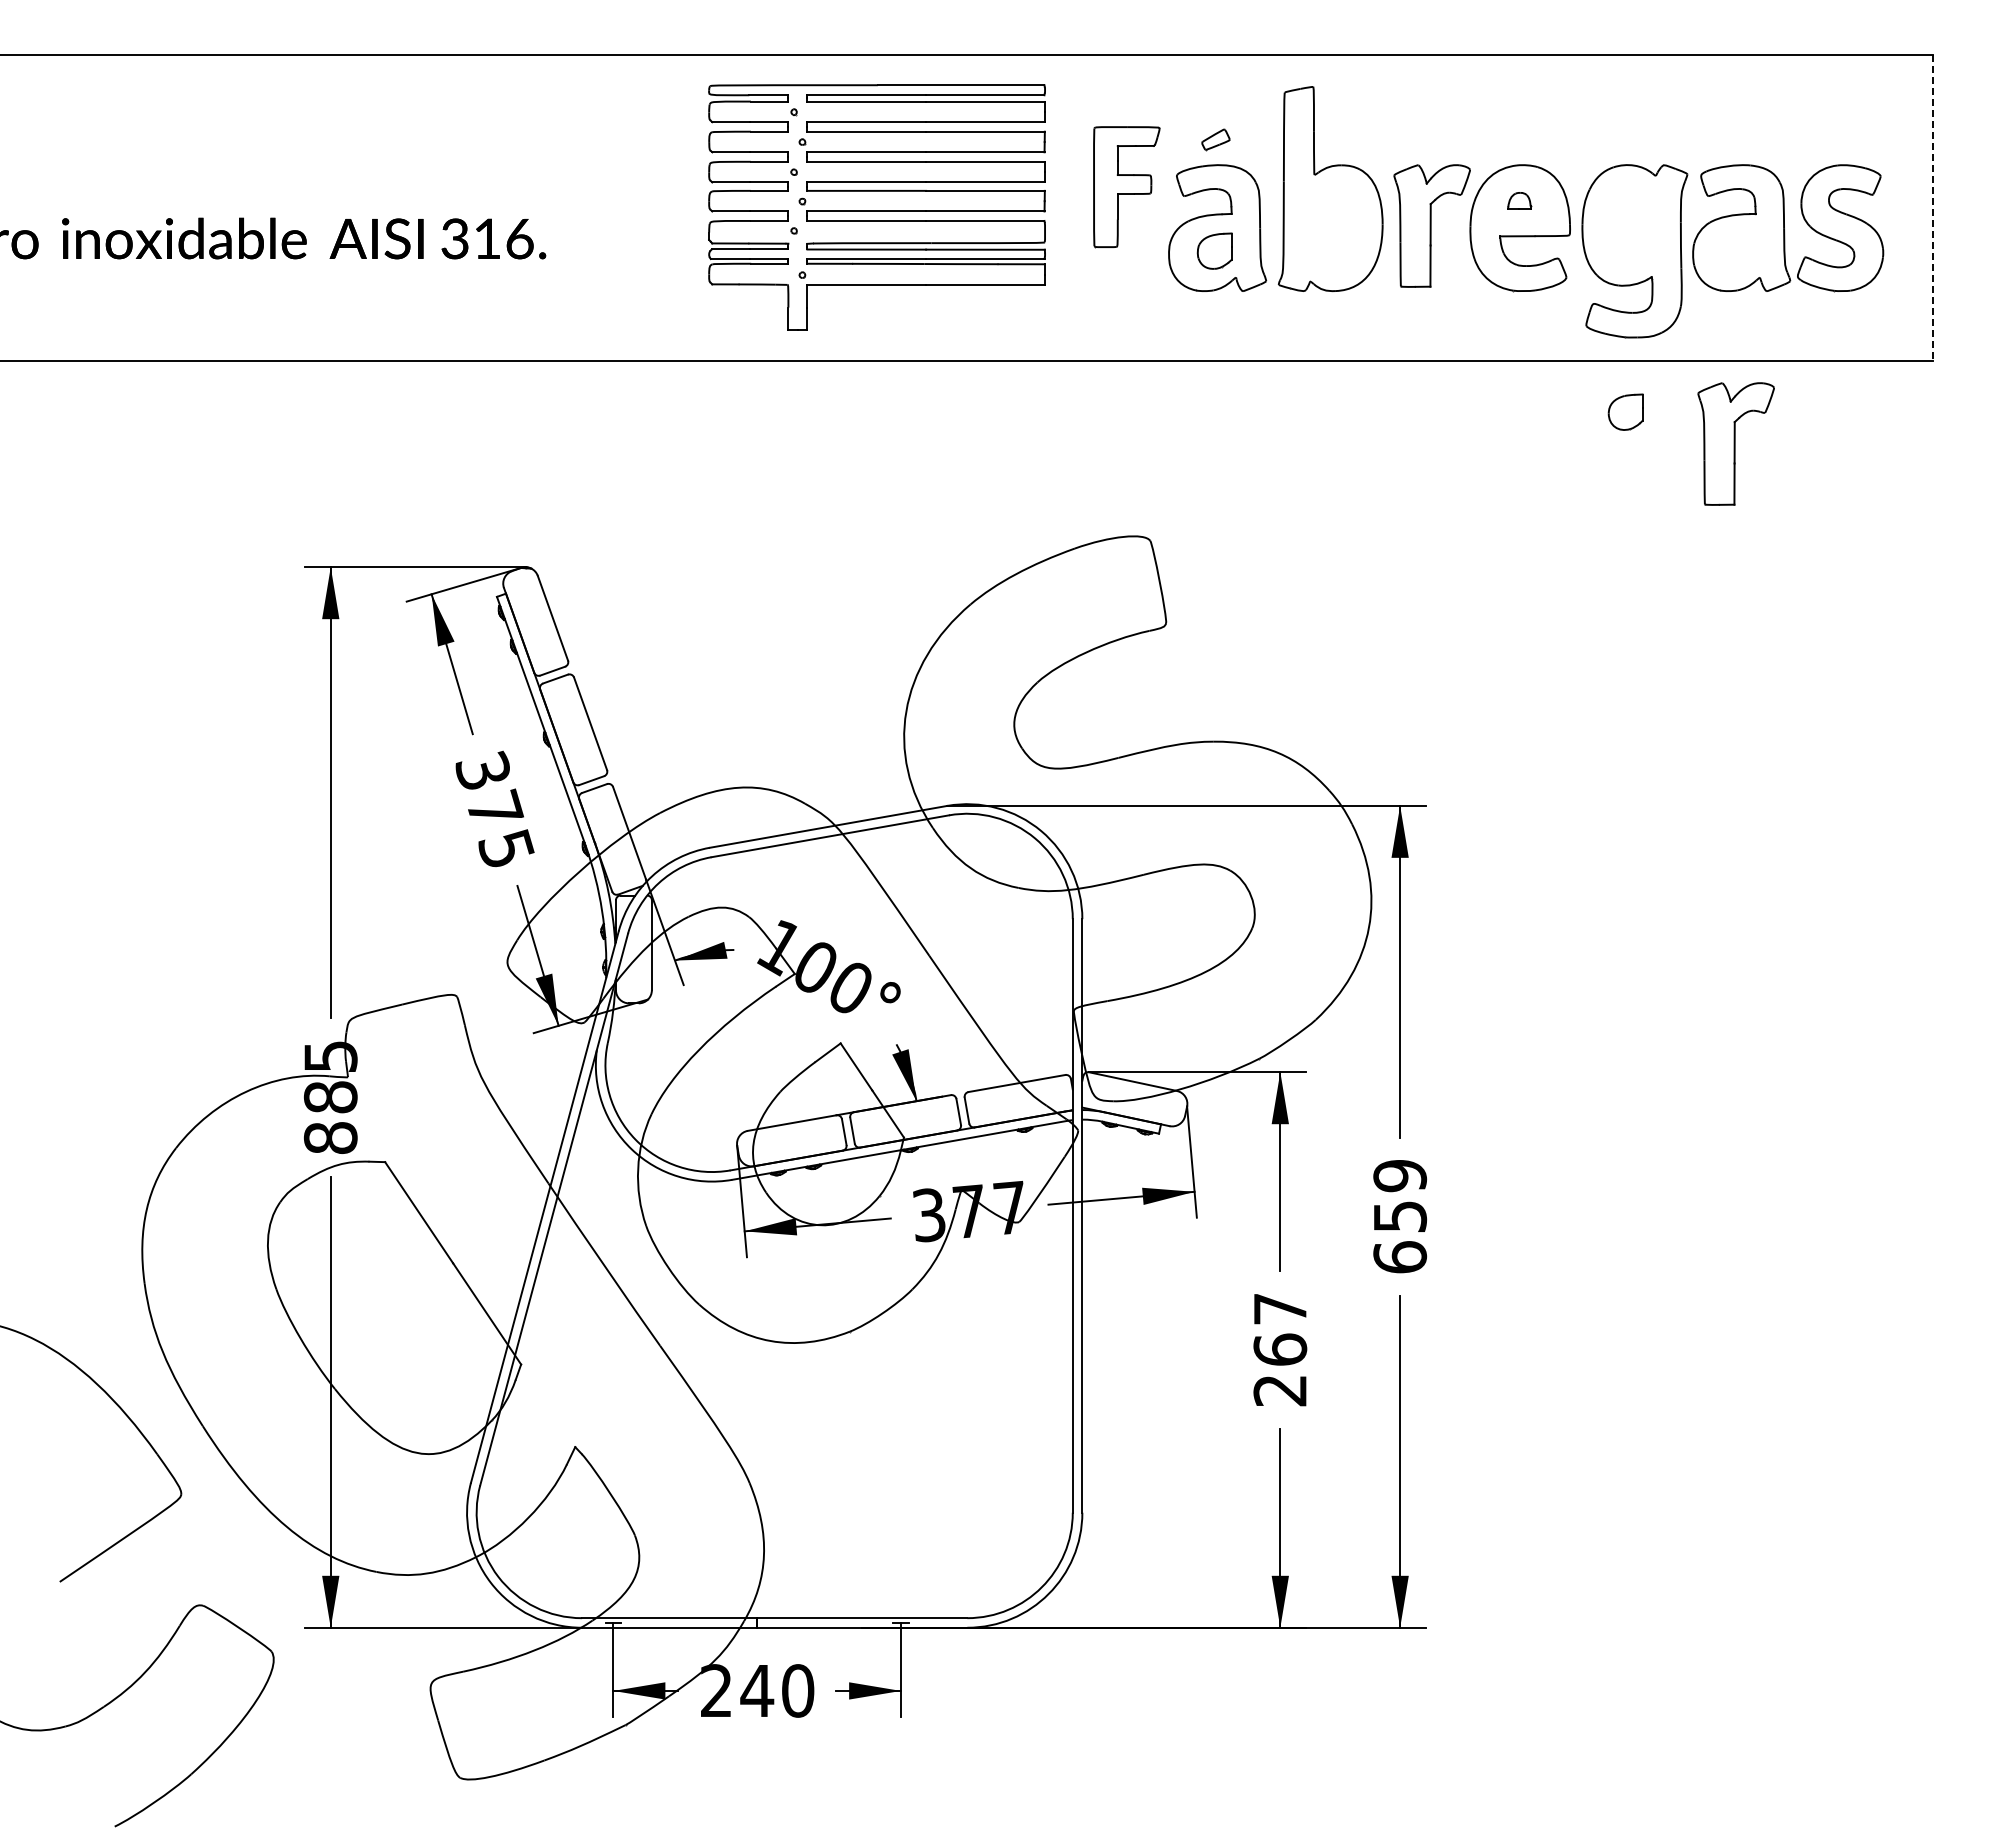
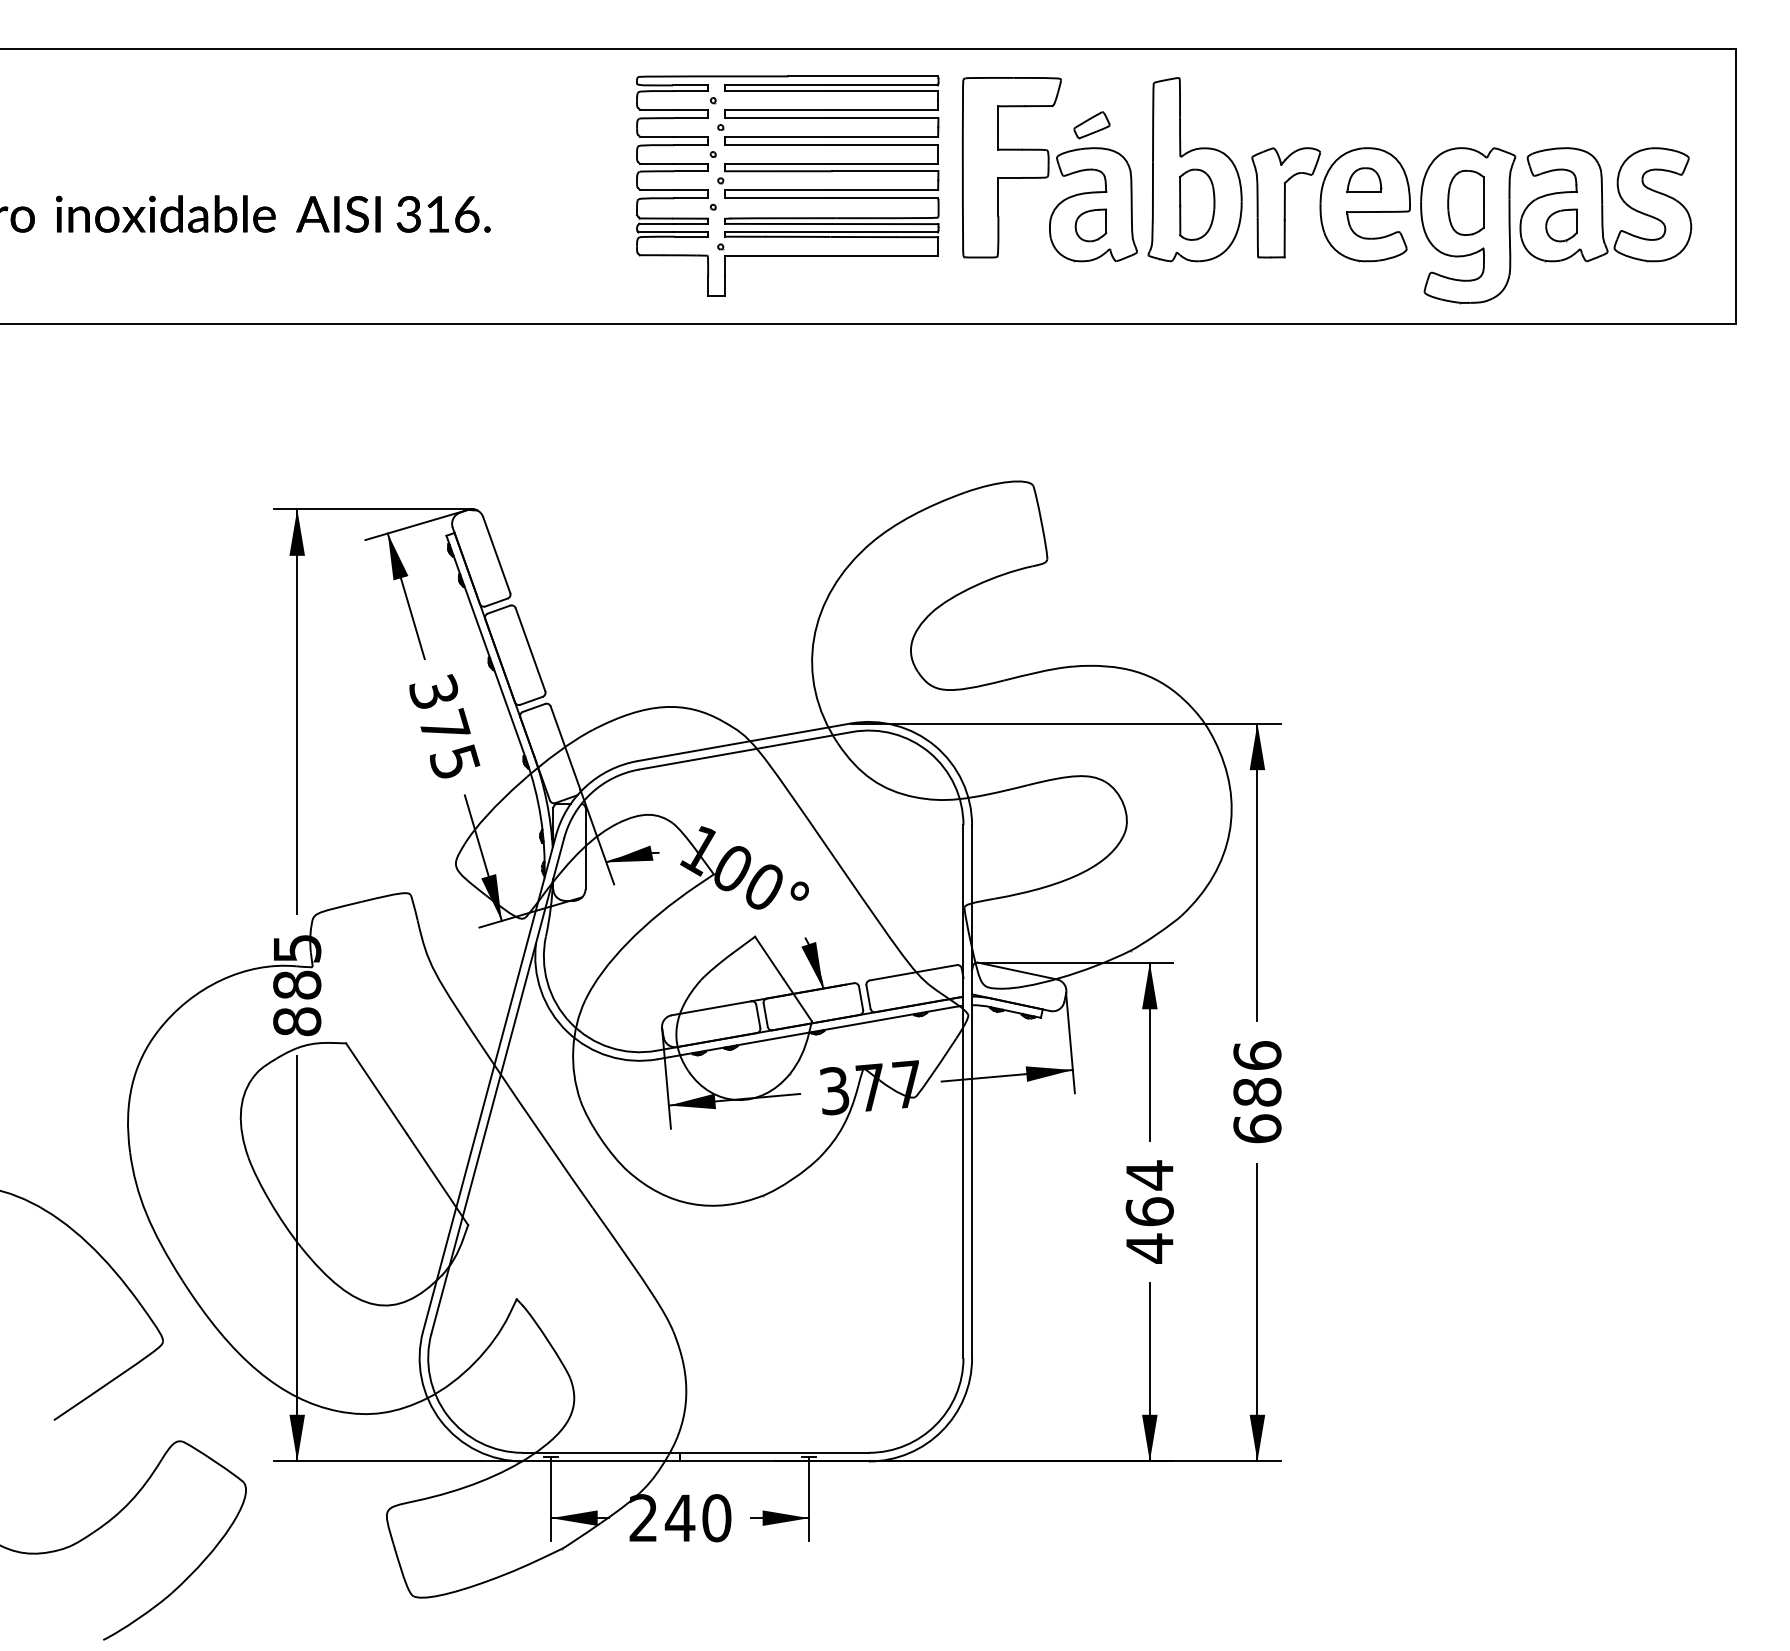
part: (1215, 139) -> (1091, 125), size x1.43
part: (1126, 187) -> (1011, 168), size x1.67
part: (1519, 200) -> (1364, 179), size x1.67
line: (1933, 207) -> (1736, 186), dashed -> solid
part: (1632, 225) -> (1466, 202), added
part: (1333, 228) -> (1197, 205), added
part: (1625, 411) -> (1561, 224), moved
part: (1735, 443) -> (1558, 398), removed
text: (1400, 1195) -> (1257, 1073), 659 -> 686
text: (1279, 1349) -> (1149, 1211), 267 -> 464

